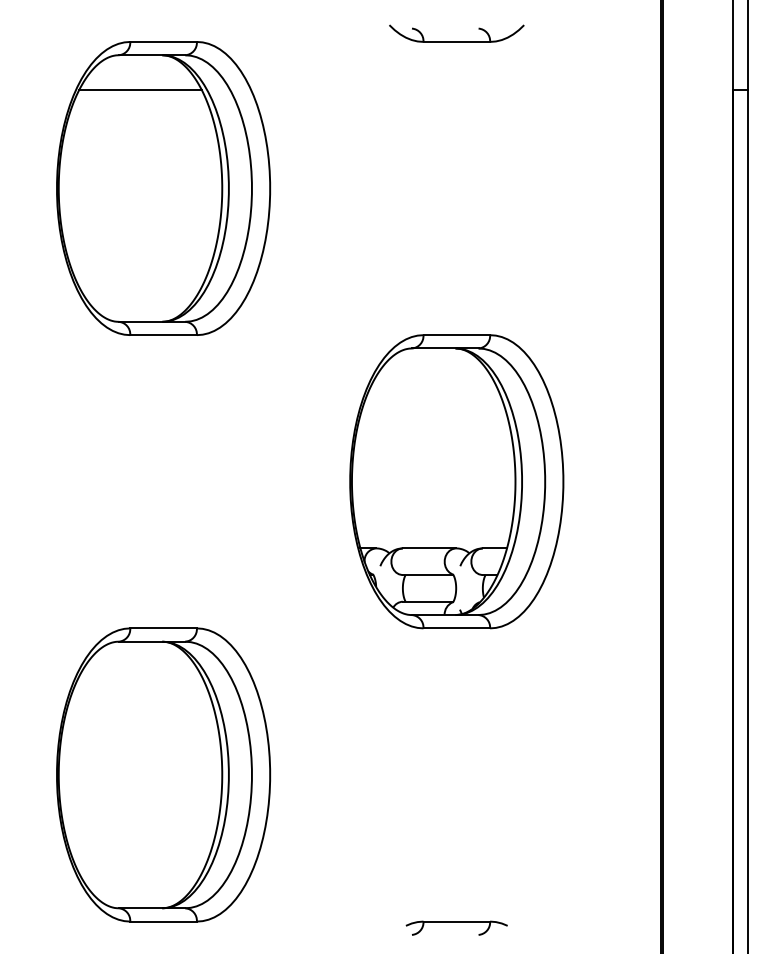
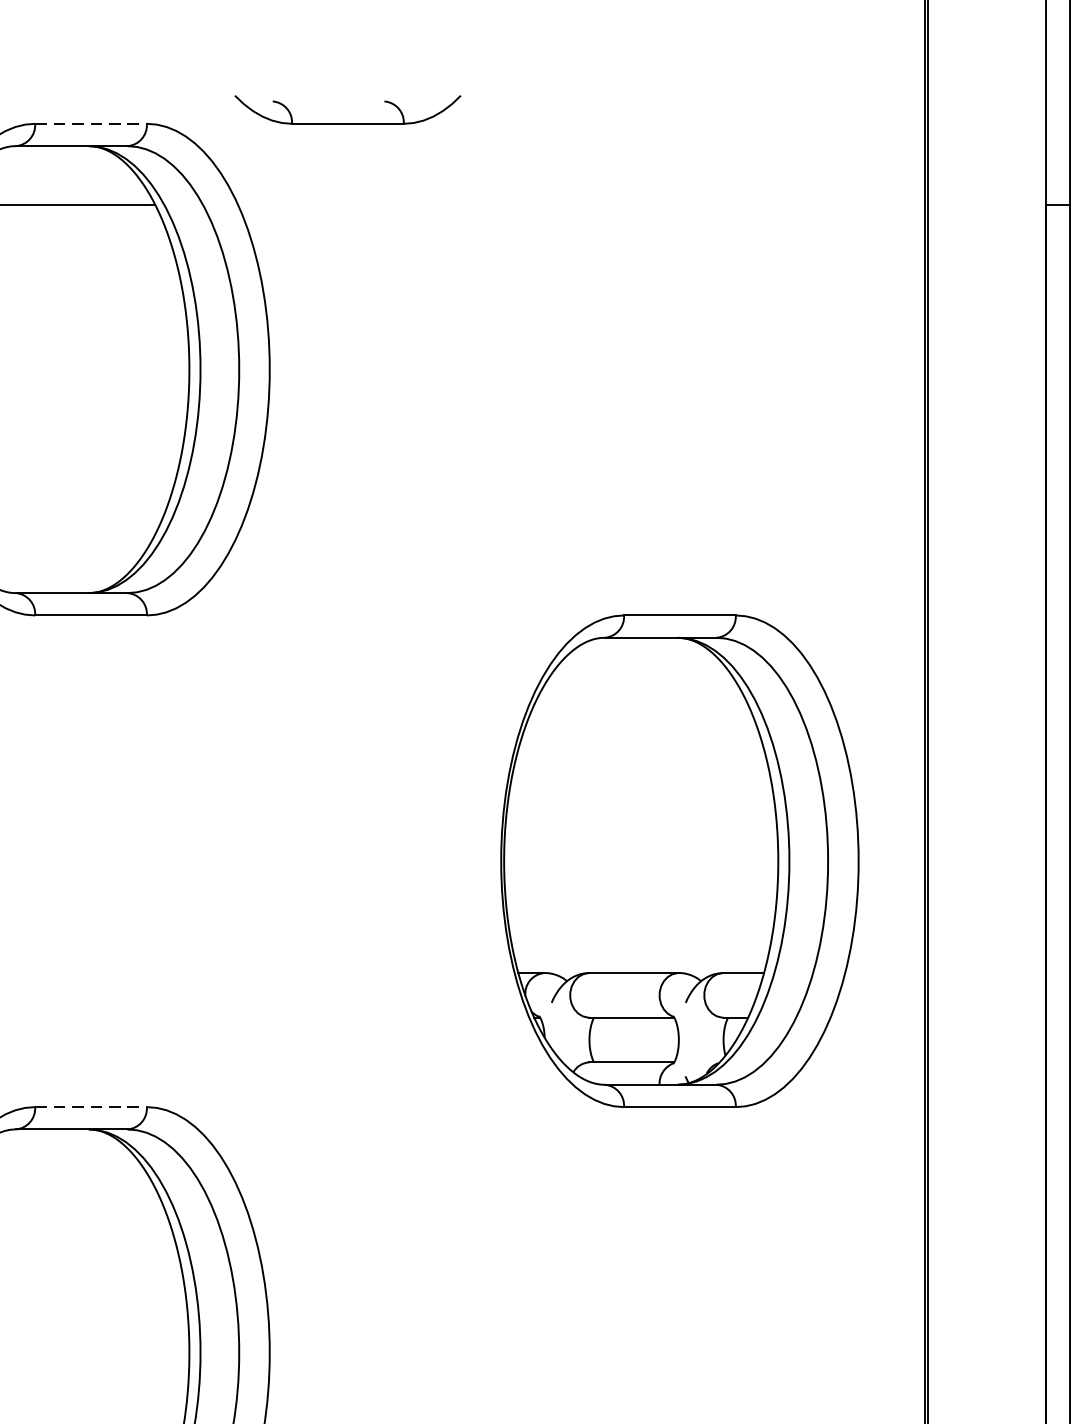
line: (164, 41) -> (92, 123), solid -> dashed
part: (456, 41) -> (347, 123), moved
part: (456, 481) -> (679, 860), moved
line: (164, 628) -> (92, 1107), solid -> dashed

